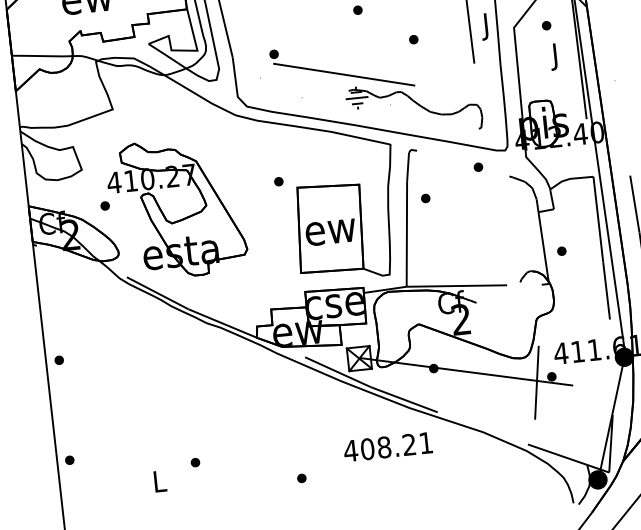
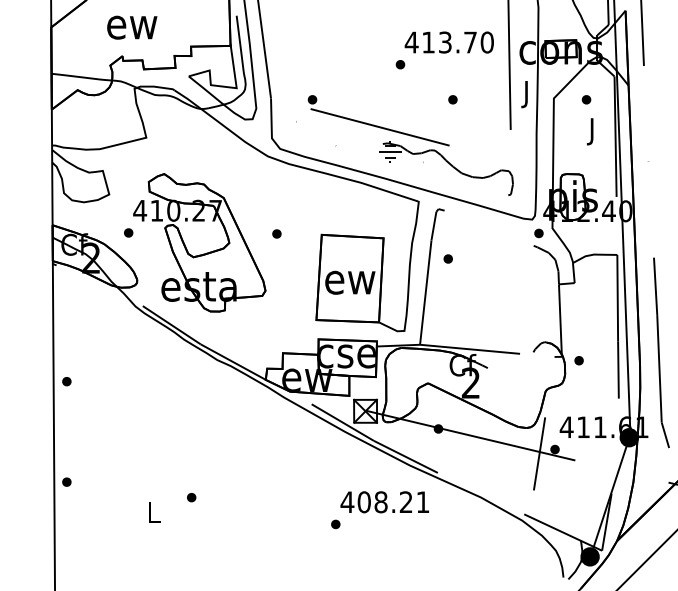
part: (478, 167) -> (538, 233), moved
part: (278, 181) -> (276, 233), moved
part: (561, 251) -> (578, 360), moved
part: (301, 478) -> (335, 524), moved

